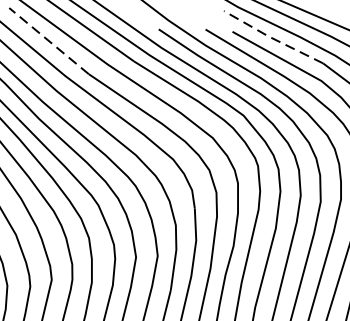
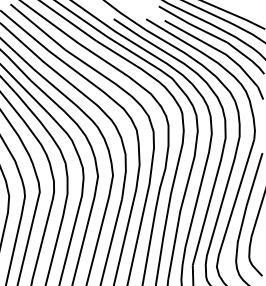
line: (272, 38) -> (192, 25), dashed -> solid
line: (48, 41) -> (37, 27), dashed -> solid

